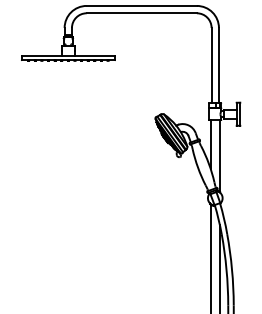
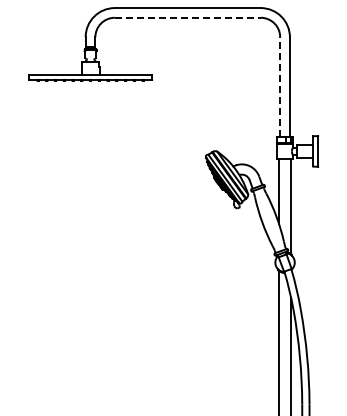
line: (141, 13) -> (187, 17), solid -> dashed
line: (211, 65) -> (280, 87), solid -> dashed

